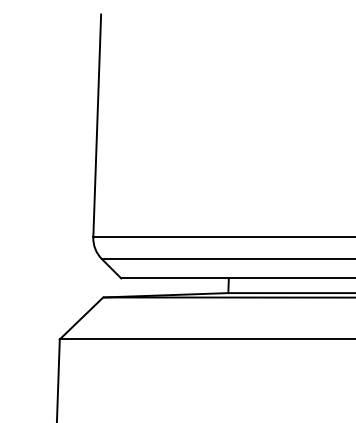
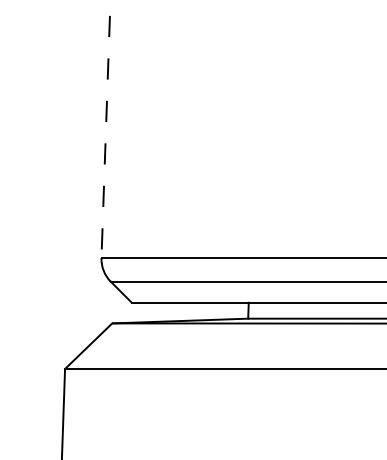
line: (97, 126) -> (106, 137), solid -> dashed

